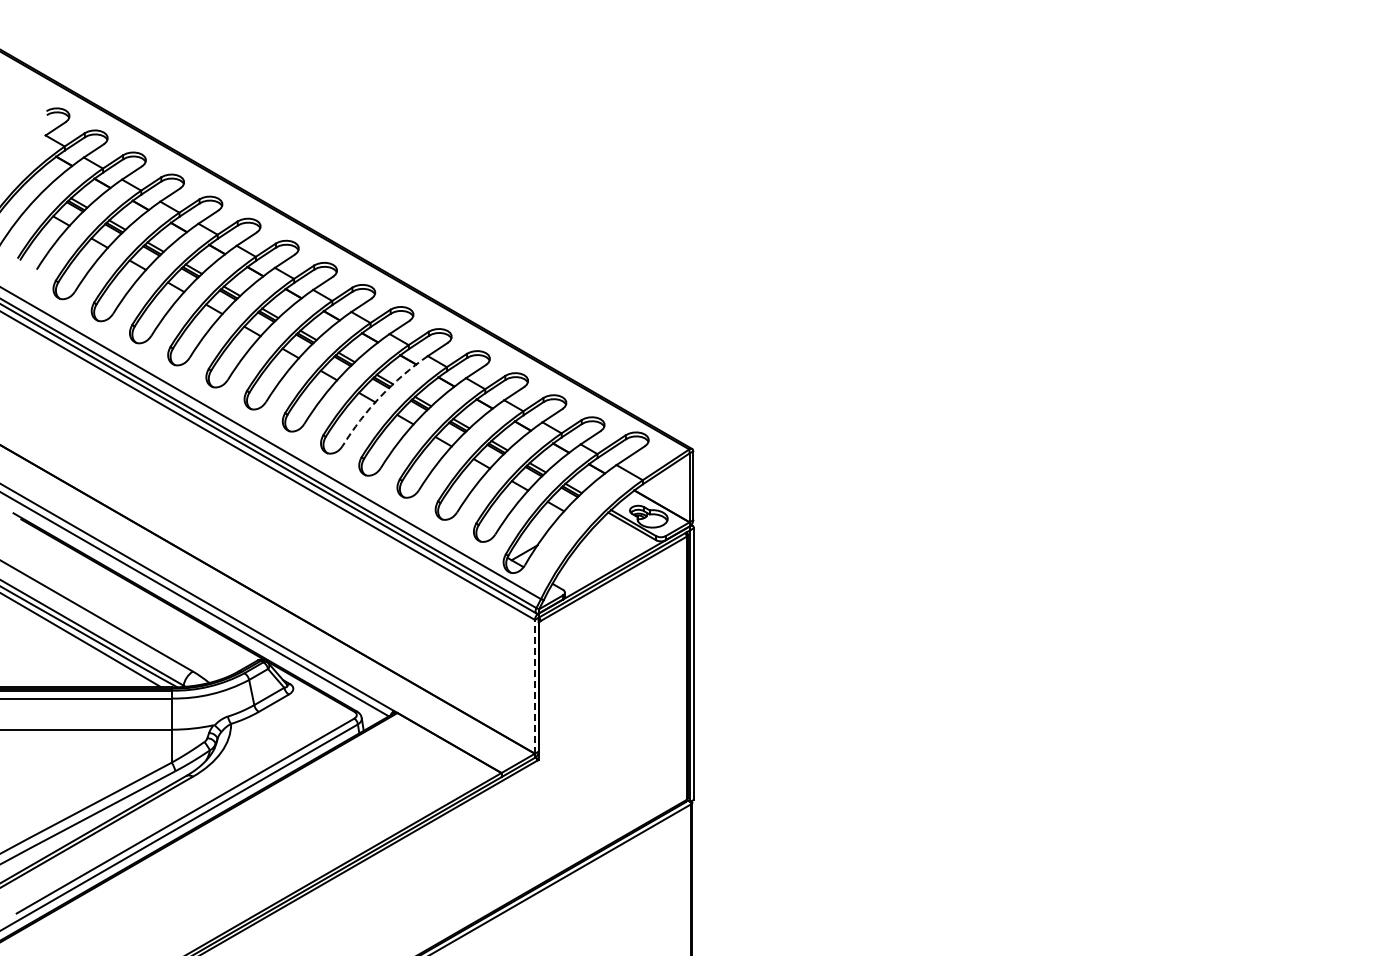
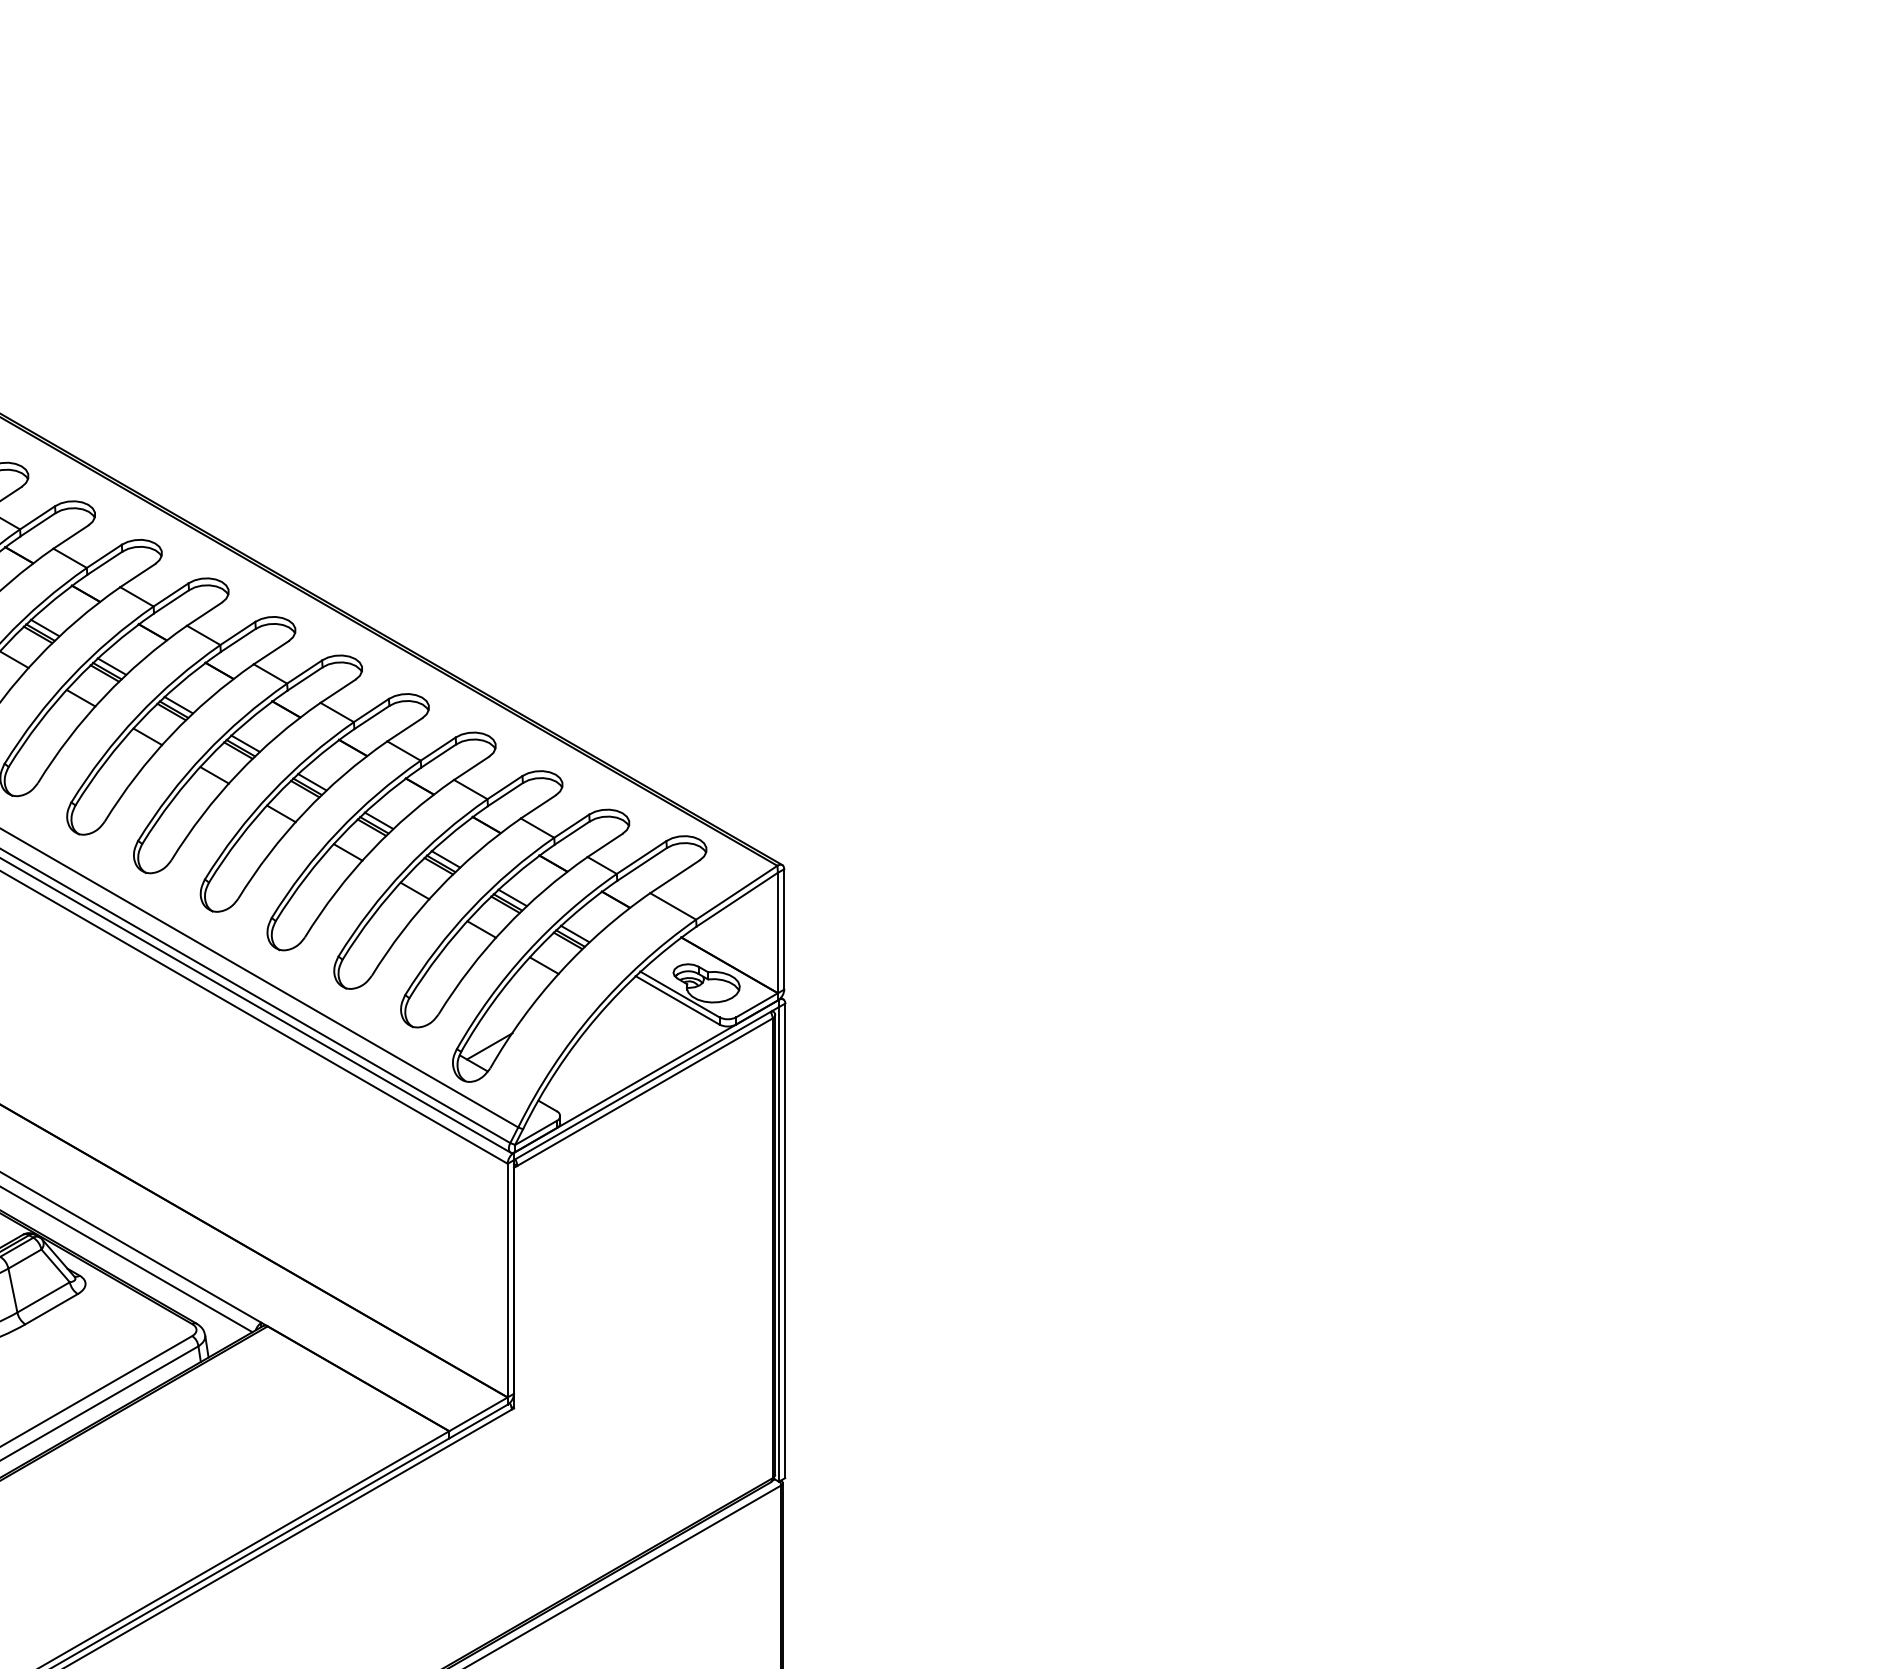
arc: (380, 396) -> (237, 773), dashed -> solid
line: (534, 686) -> (506, 1280), dashed -> solid

